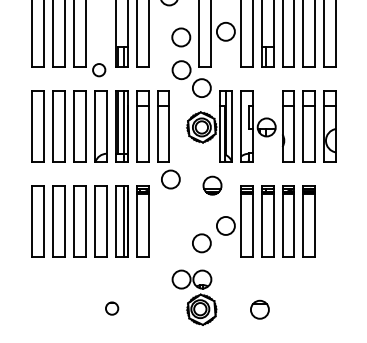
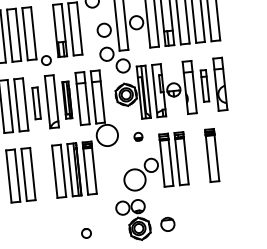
part: (79, 126) -> (36, 103), size x0.6
part: (121, 126) -> (67, 100), size x0.7
part: (308, 126) -> (204, 86), size x0.6
circle: (170, 179) -> (107, 135), size x1.6
part: (212, 185) -> (138, 136), size x0.6
part: (79, 221) -> (43, 173), removed
part: (288, 221) -> (197, 157), removed
circle: (201, 243) -> (134, 180), size x1.6
circle: (112, 308) -> (86, 233), moved
part: (259, 309) -> (167, 224), moved

